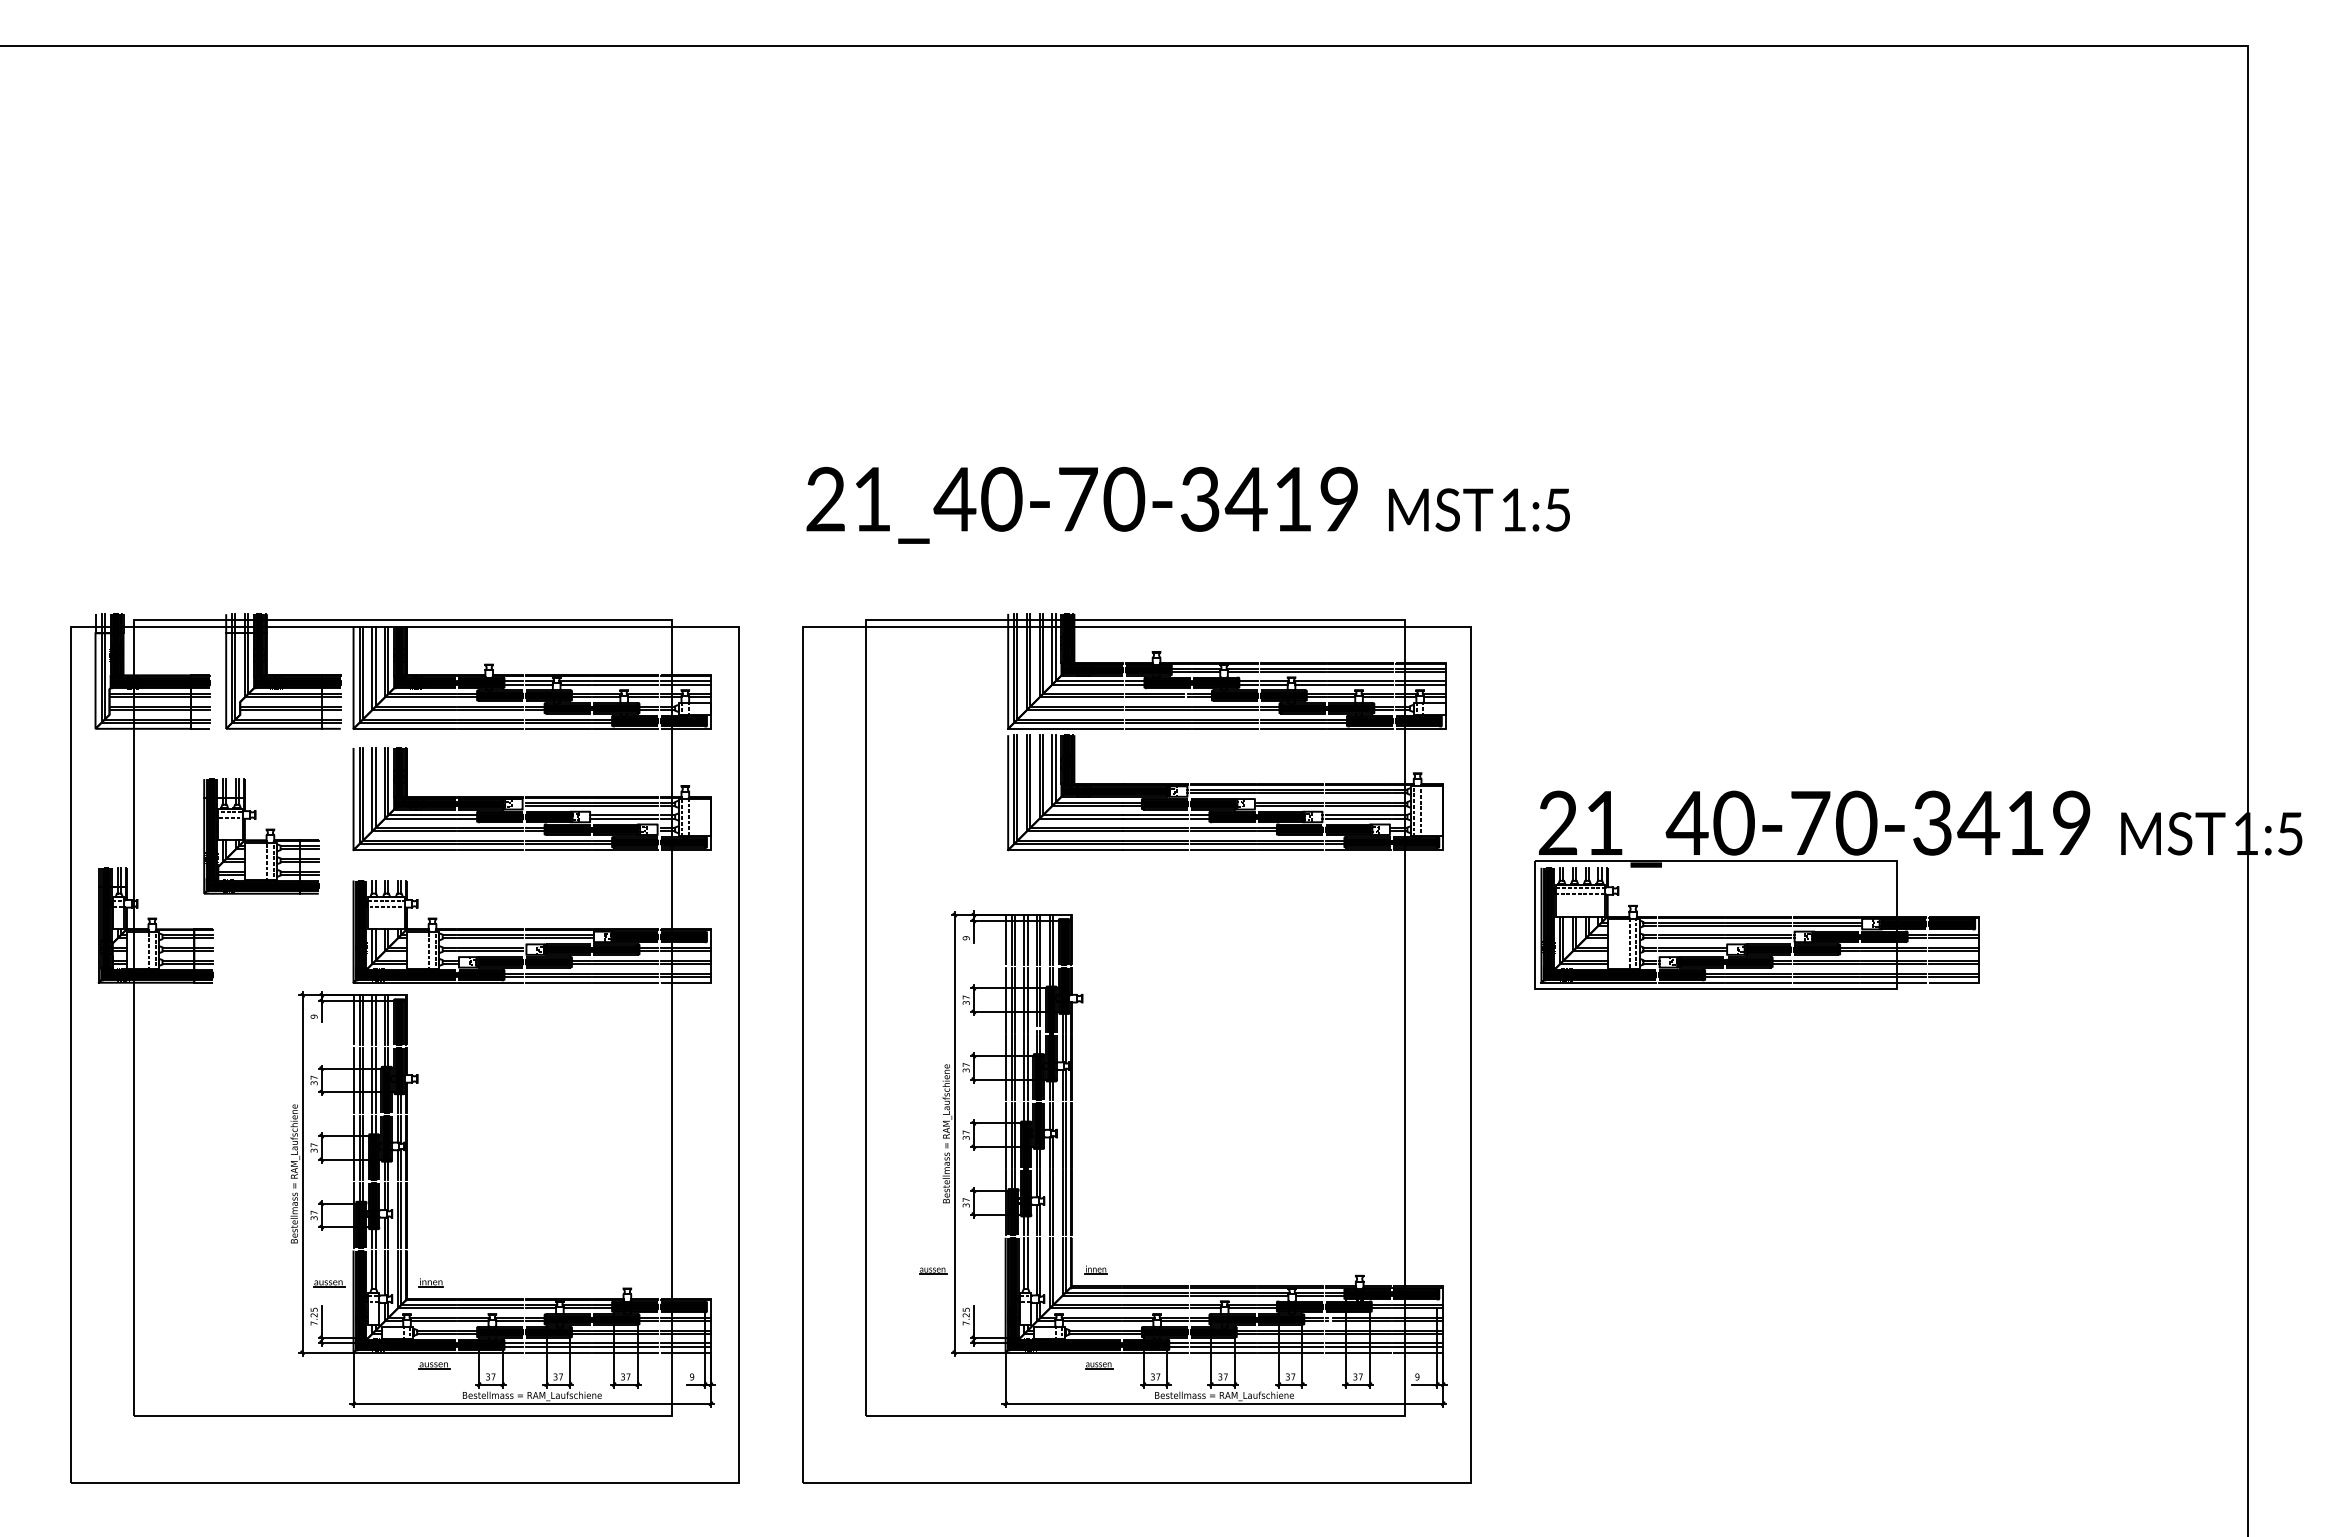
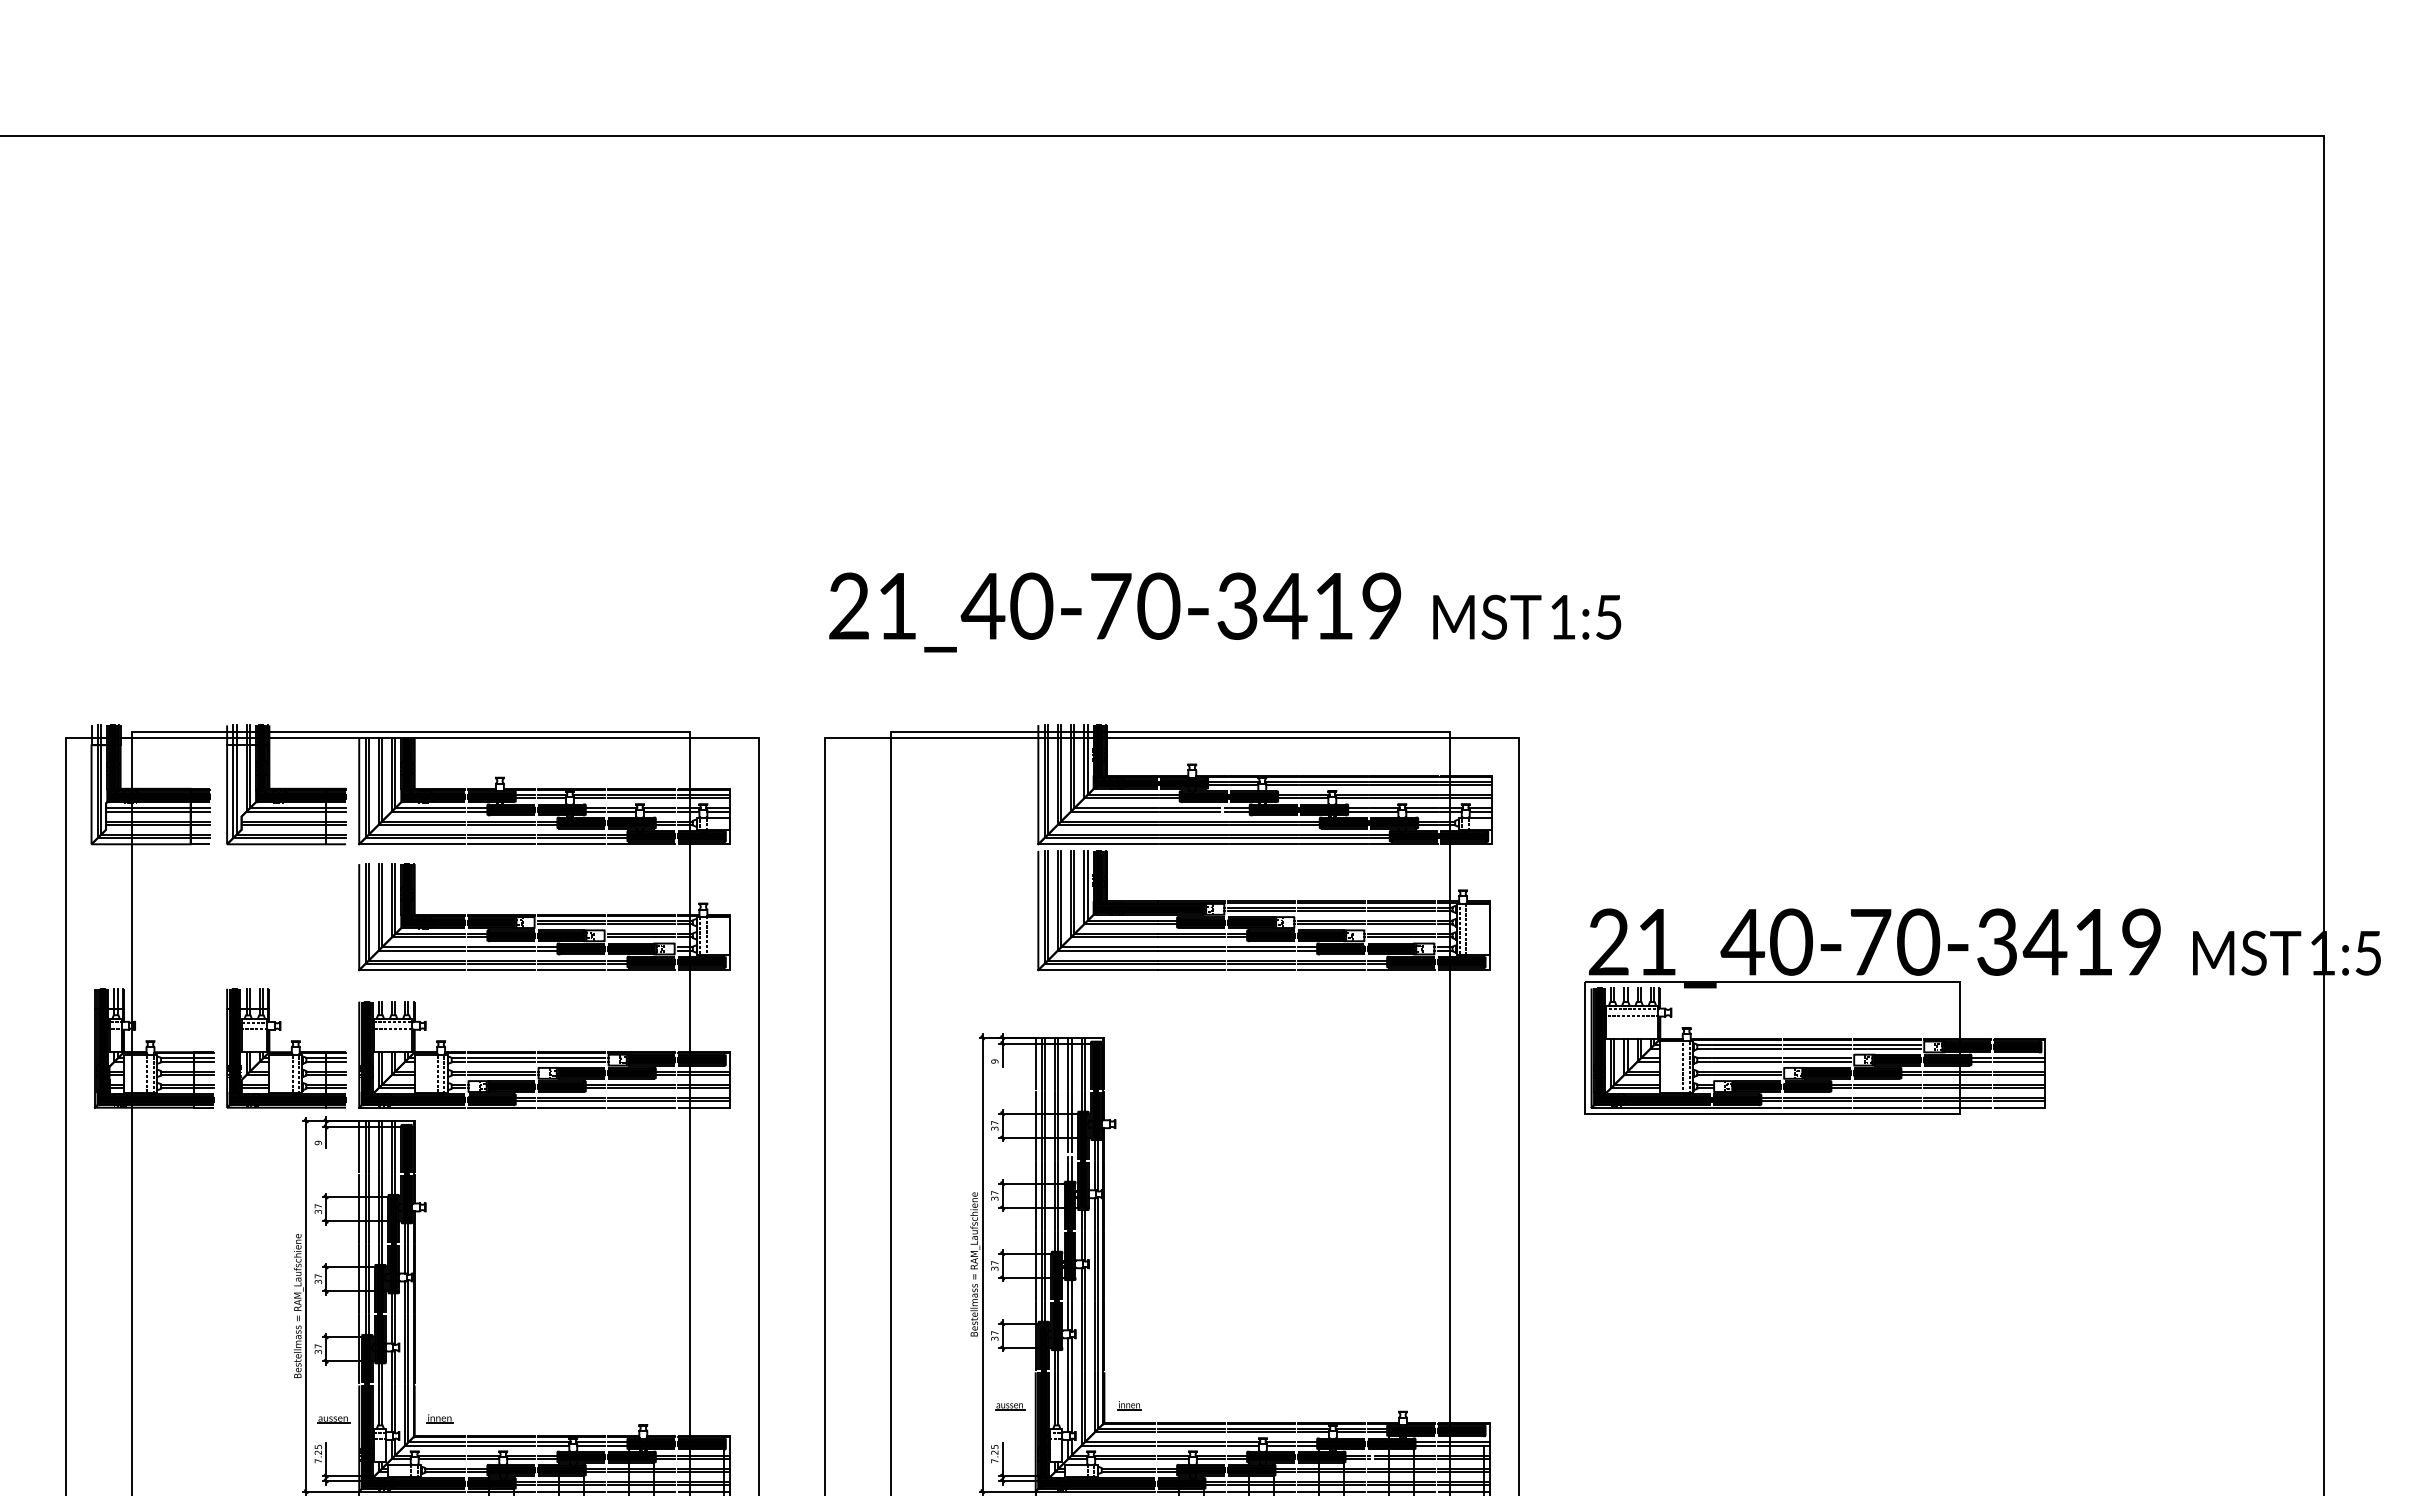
part: (261, 836) -> (286, 1048), moved
part: (933, 1270) -> (1010, 1406), moved

